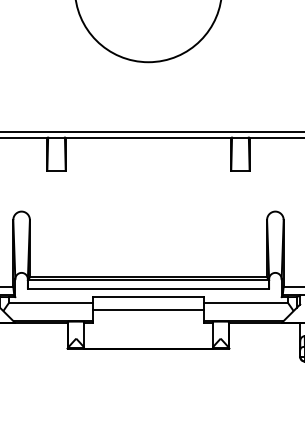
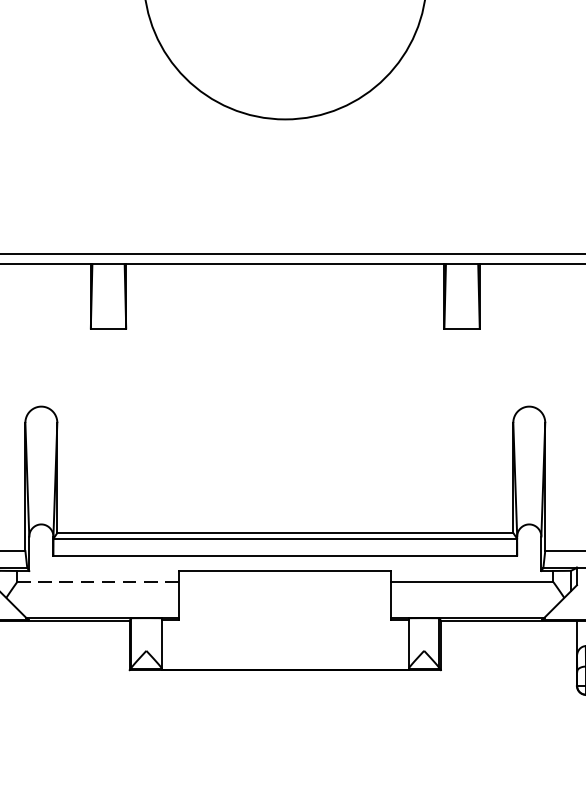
line: (51, 302) -> (98, 581), solid -> dashed
line: (148, 310) -> (285, 596), removed

